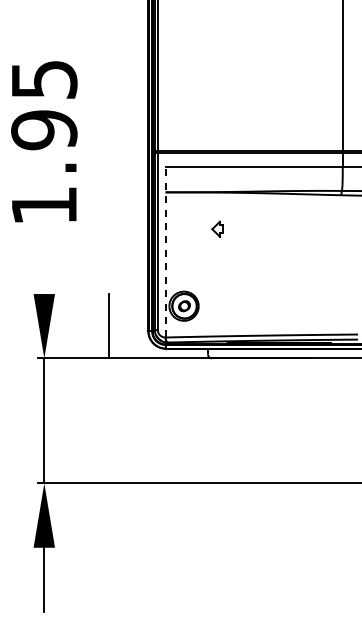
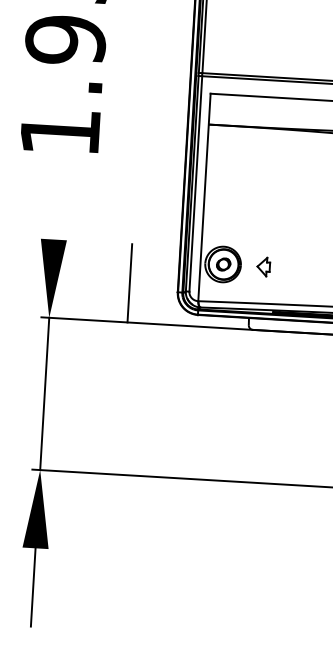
part: (217, 228) -> (263, 266), moved
line: (165, 251) -> (204, 196), dashed -> solid

